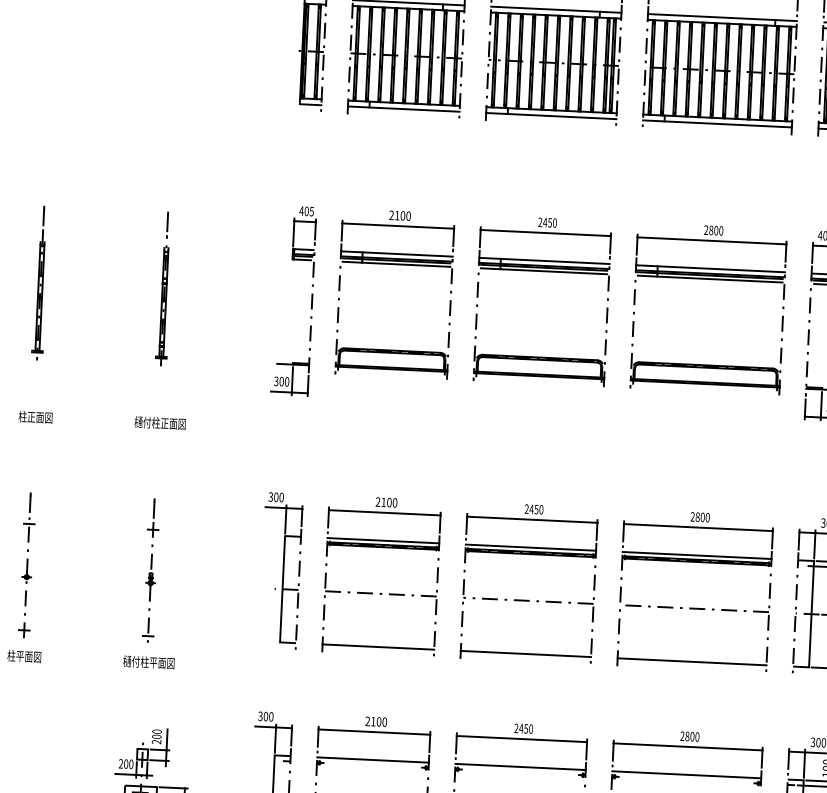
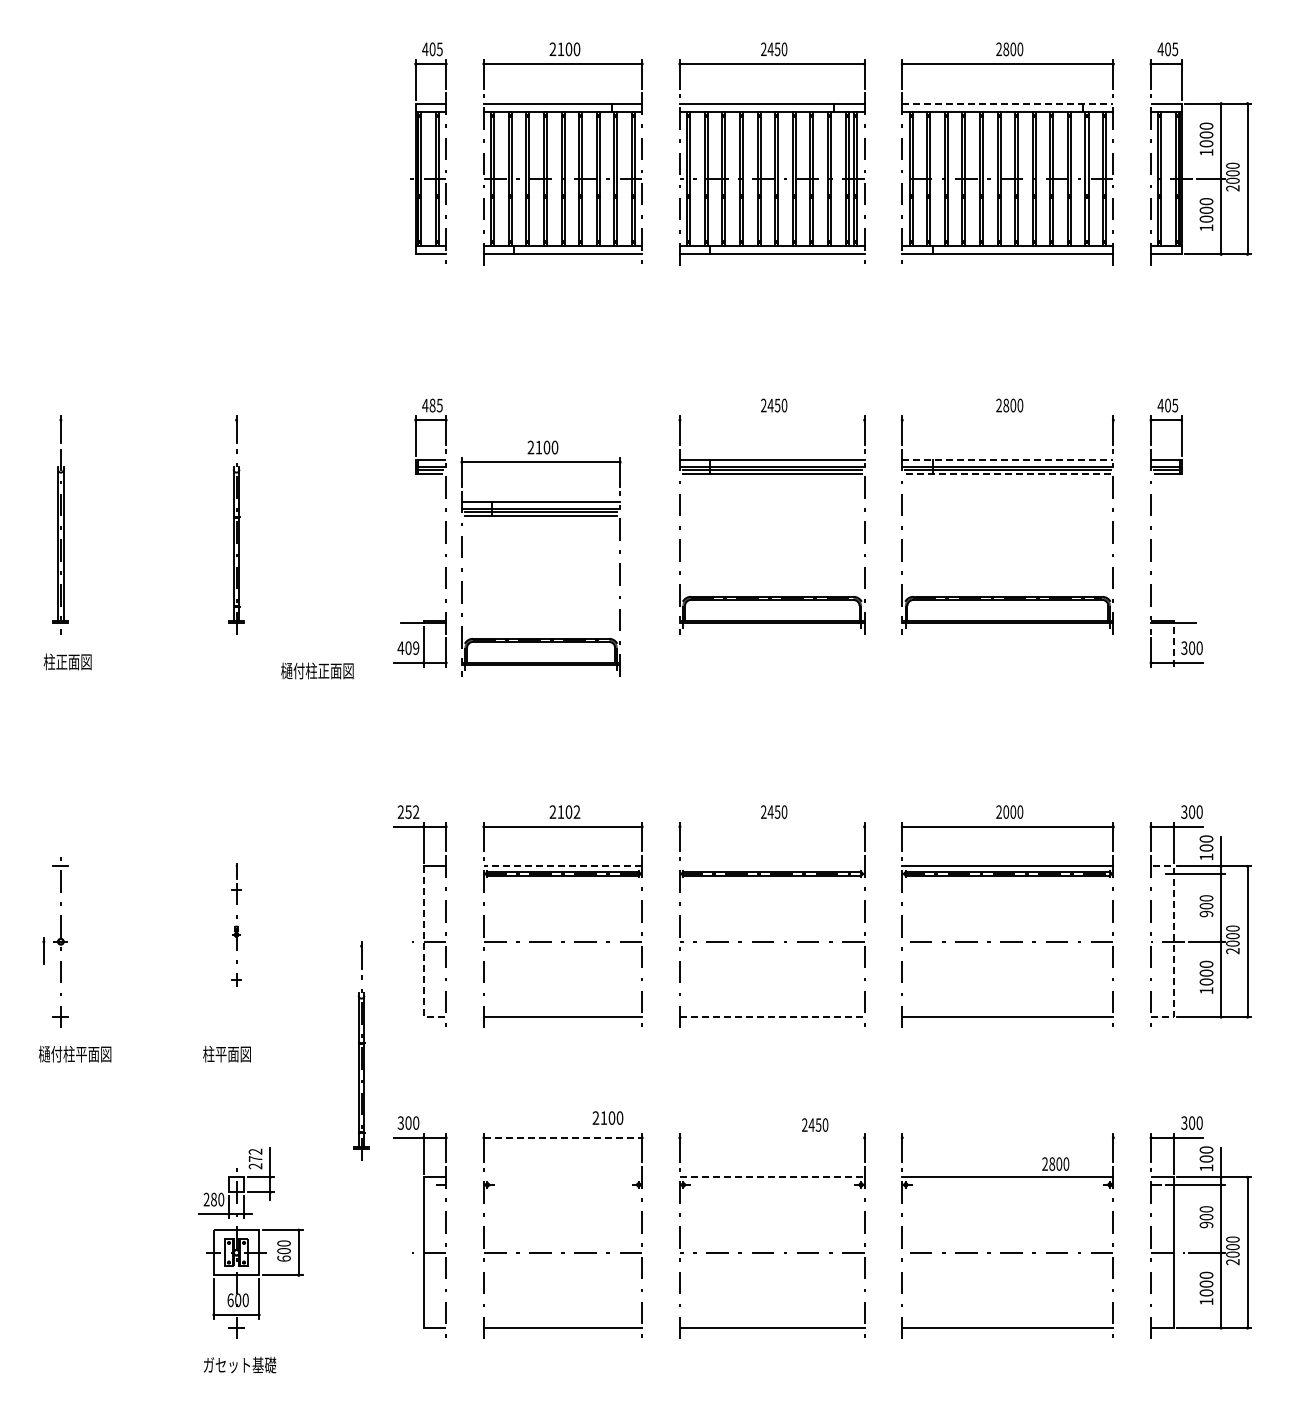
line: (722, 17) -> (1007, 103), solid -> dashed
text: (306, 211) -> (432, 405), 405 -> 485
line: (545, 233) -> (771, 420), removed
line: (711, 241) -> (1007, 420), removed
part: (396, 264) -> (540, 516), moved
line: (710, 268) -> (1007, 459), solid -> dashed
line: (709, 279) -> (1007, 474), solid -> dashed
text: (281, 381) -> (408, 647), 300 -> 409
line: (821, 405) -> (1173, 646), solid -> dashed
text: (35, 416) -> (67, 661), moved
text: (160, 422) -> (317, 670), moved
text: (276, 496) -> (408, 811), 300 -> 252
part: (30, 502) -> (43, 950), moved
text: (394, 502) -> (576, 811), 2100 -> 2102
text: (697, 516) -> (1006, 811), 2800 -> 2000
line: (531, 519) -> (771, 826), removed
line: (383, 540) -> (562, 866), solid -> dashed
line: (530, 547) -> (771, 866), removed
part: (151, 570) -> (236, 924), size x0.6
line: (282, 598) -> (423, 954), solid -> dashed
line: (811, 613) -> (1173, 941), solid -> dashed
line: (526, 654) -> (772, 1017), solid -> dashed
text: (33, 656) -> (75, 1053), 柱平面図 -> 樋付柱平面図
text: (149, 661) -> (239, 1053), 樋付柱平面図 -> 柱平面図
part: (235, 663) -> (361, 1050), added
text: (375, 721) -> (607, 1117), moved
text: (524, 728) -> (815, 1124), moved
line: (374, 731) -> (563, 1137), solid -> dashed
text: (156, 733) -> (255, 1154), 200 -> 272
text: (689, 736) -> (1055, 1163), moved
line: (521, 738) -> (771, 1137), removed
line: (687, 746) -> (1007, 1137), removed
line: (372, 760) -> (562, 1177), removed
text: (125, 764) -> (213, 1199), 200 -> 280
line: (520, 767) -> (772, 1177), solid -> dashed

